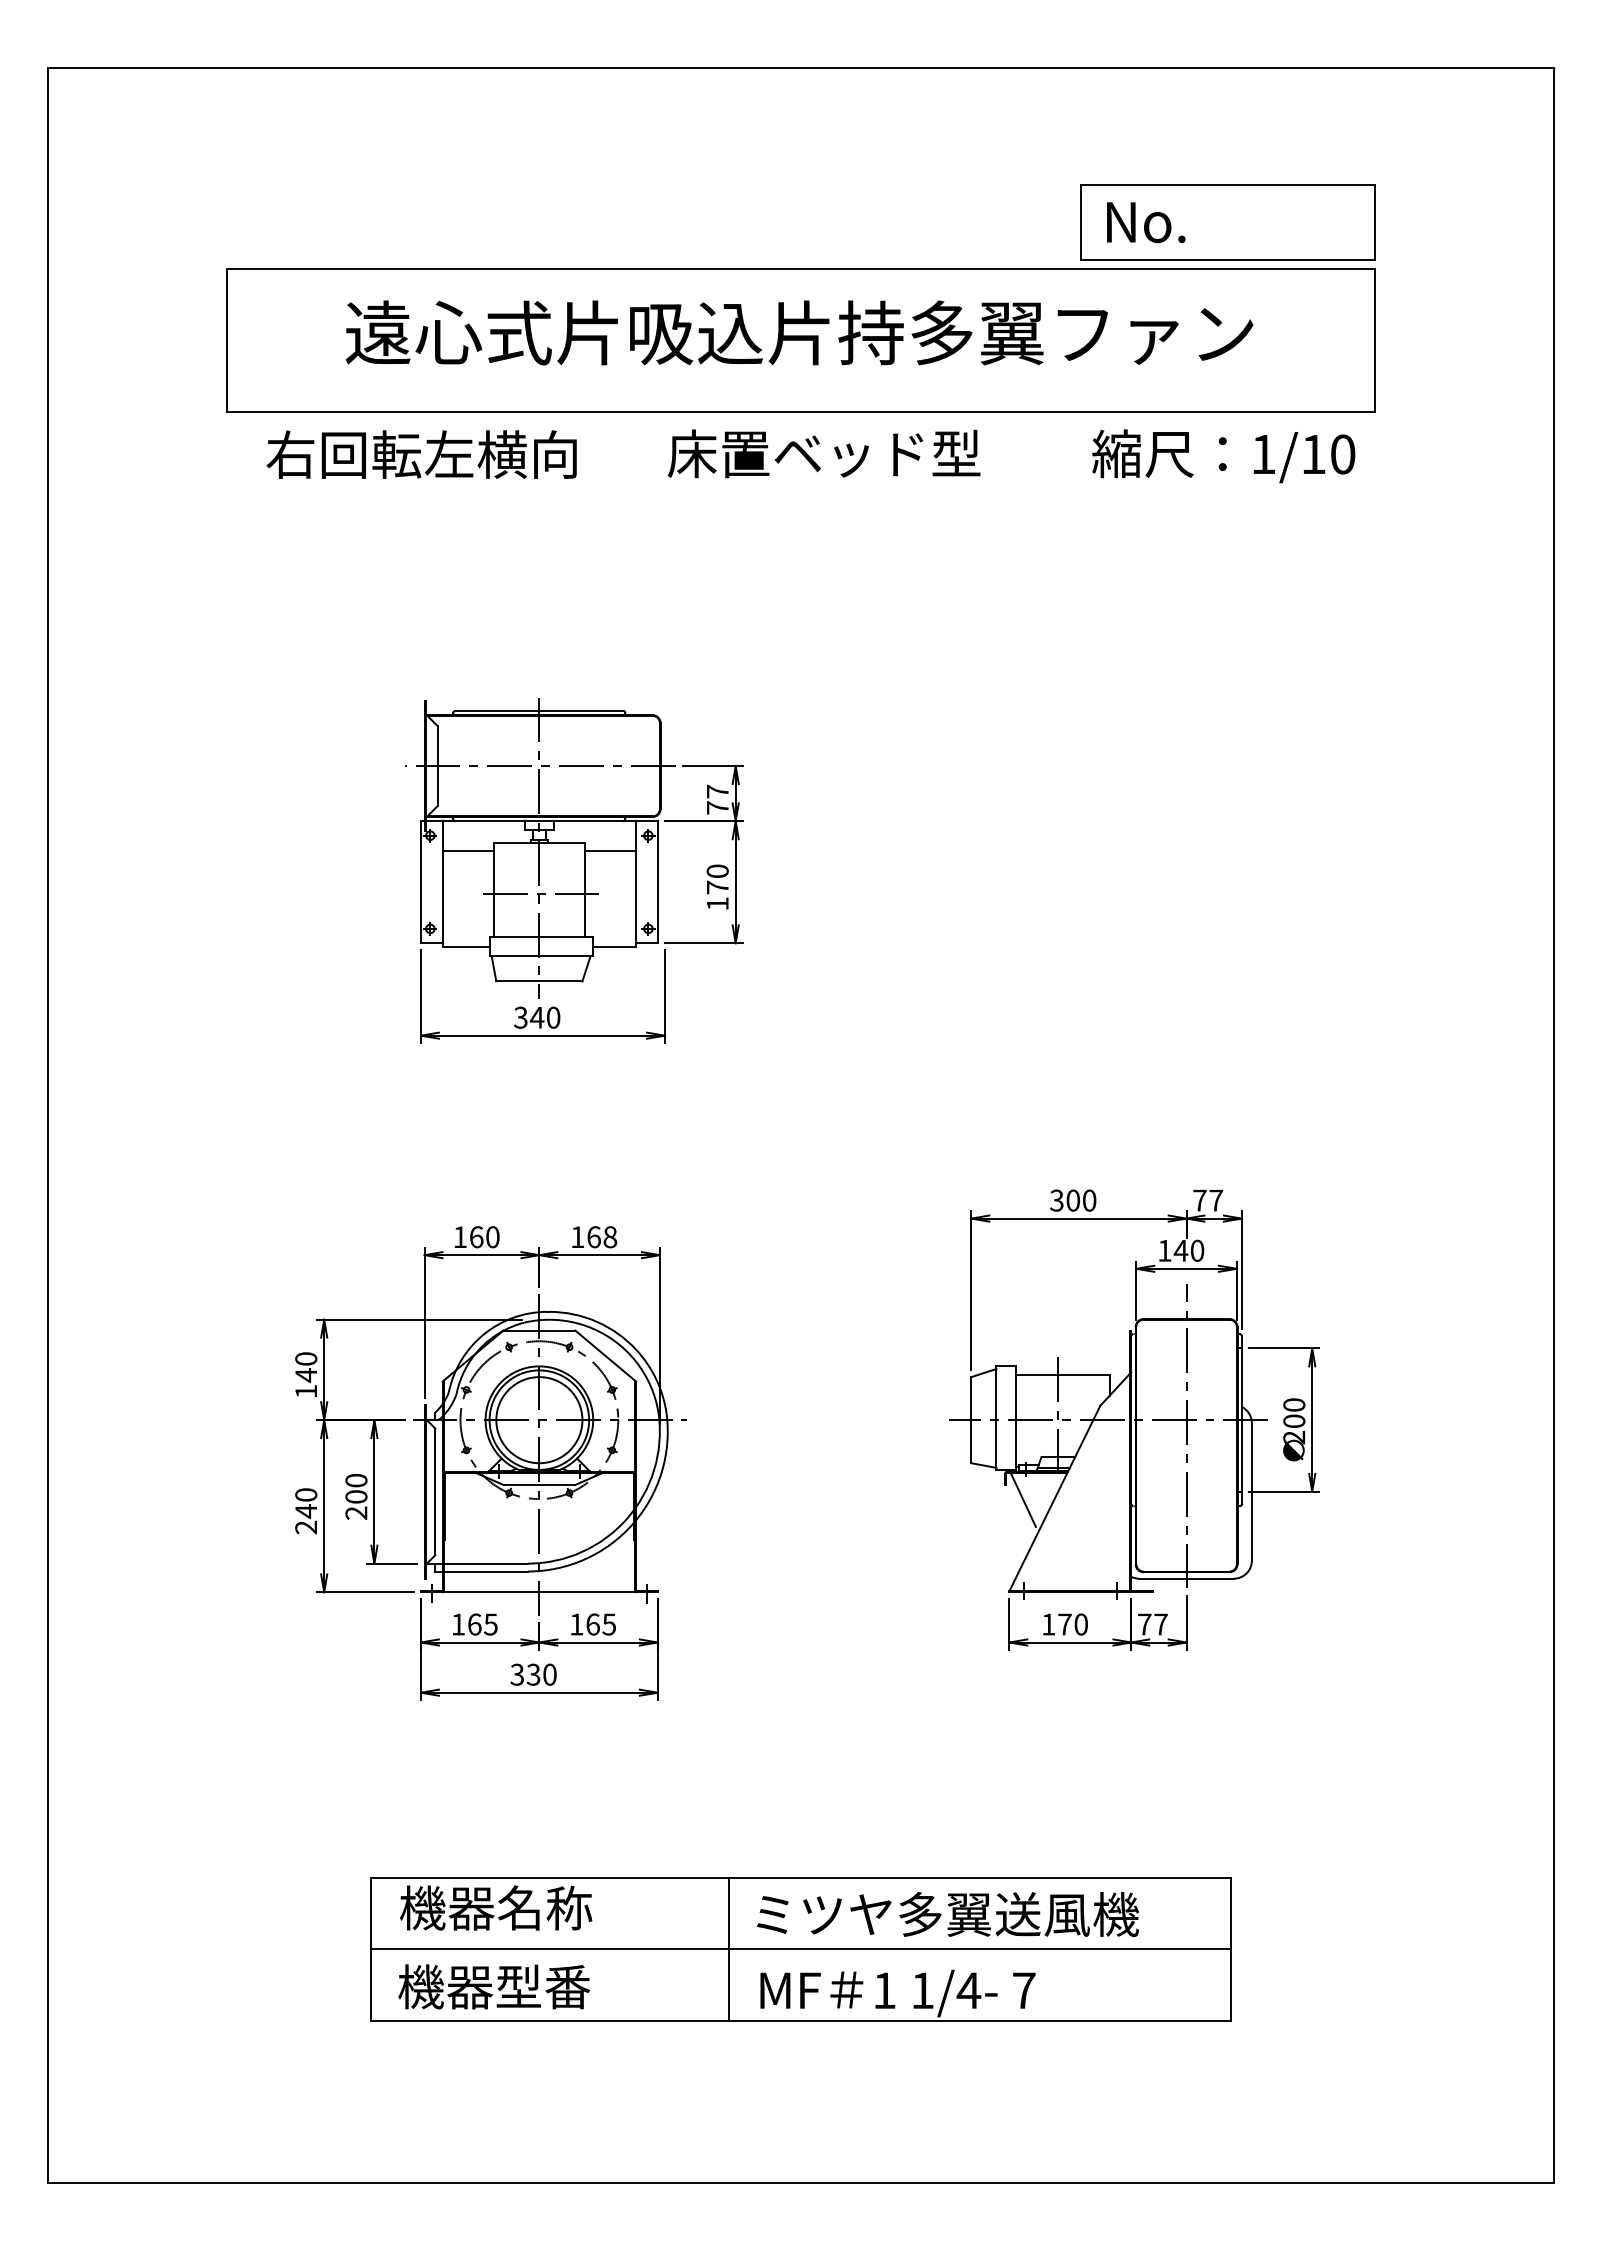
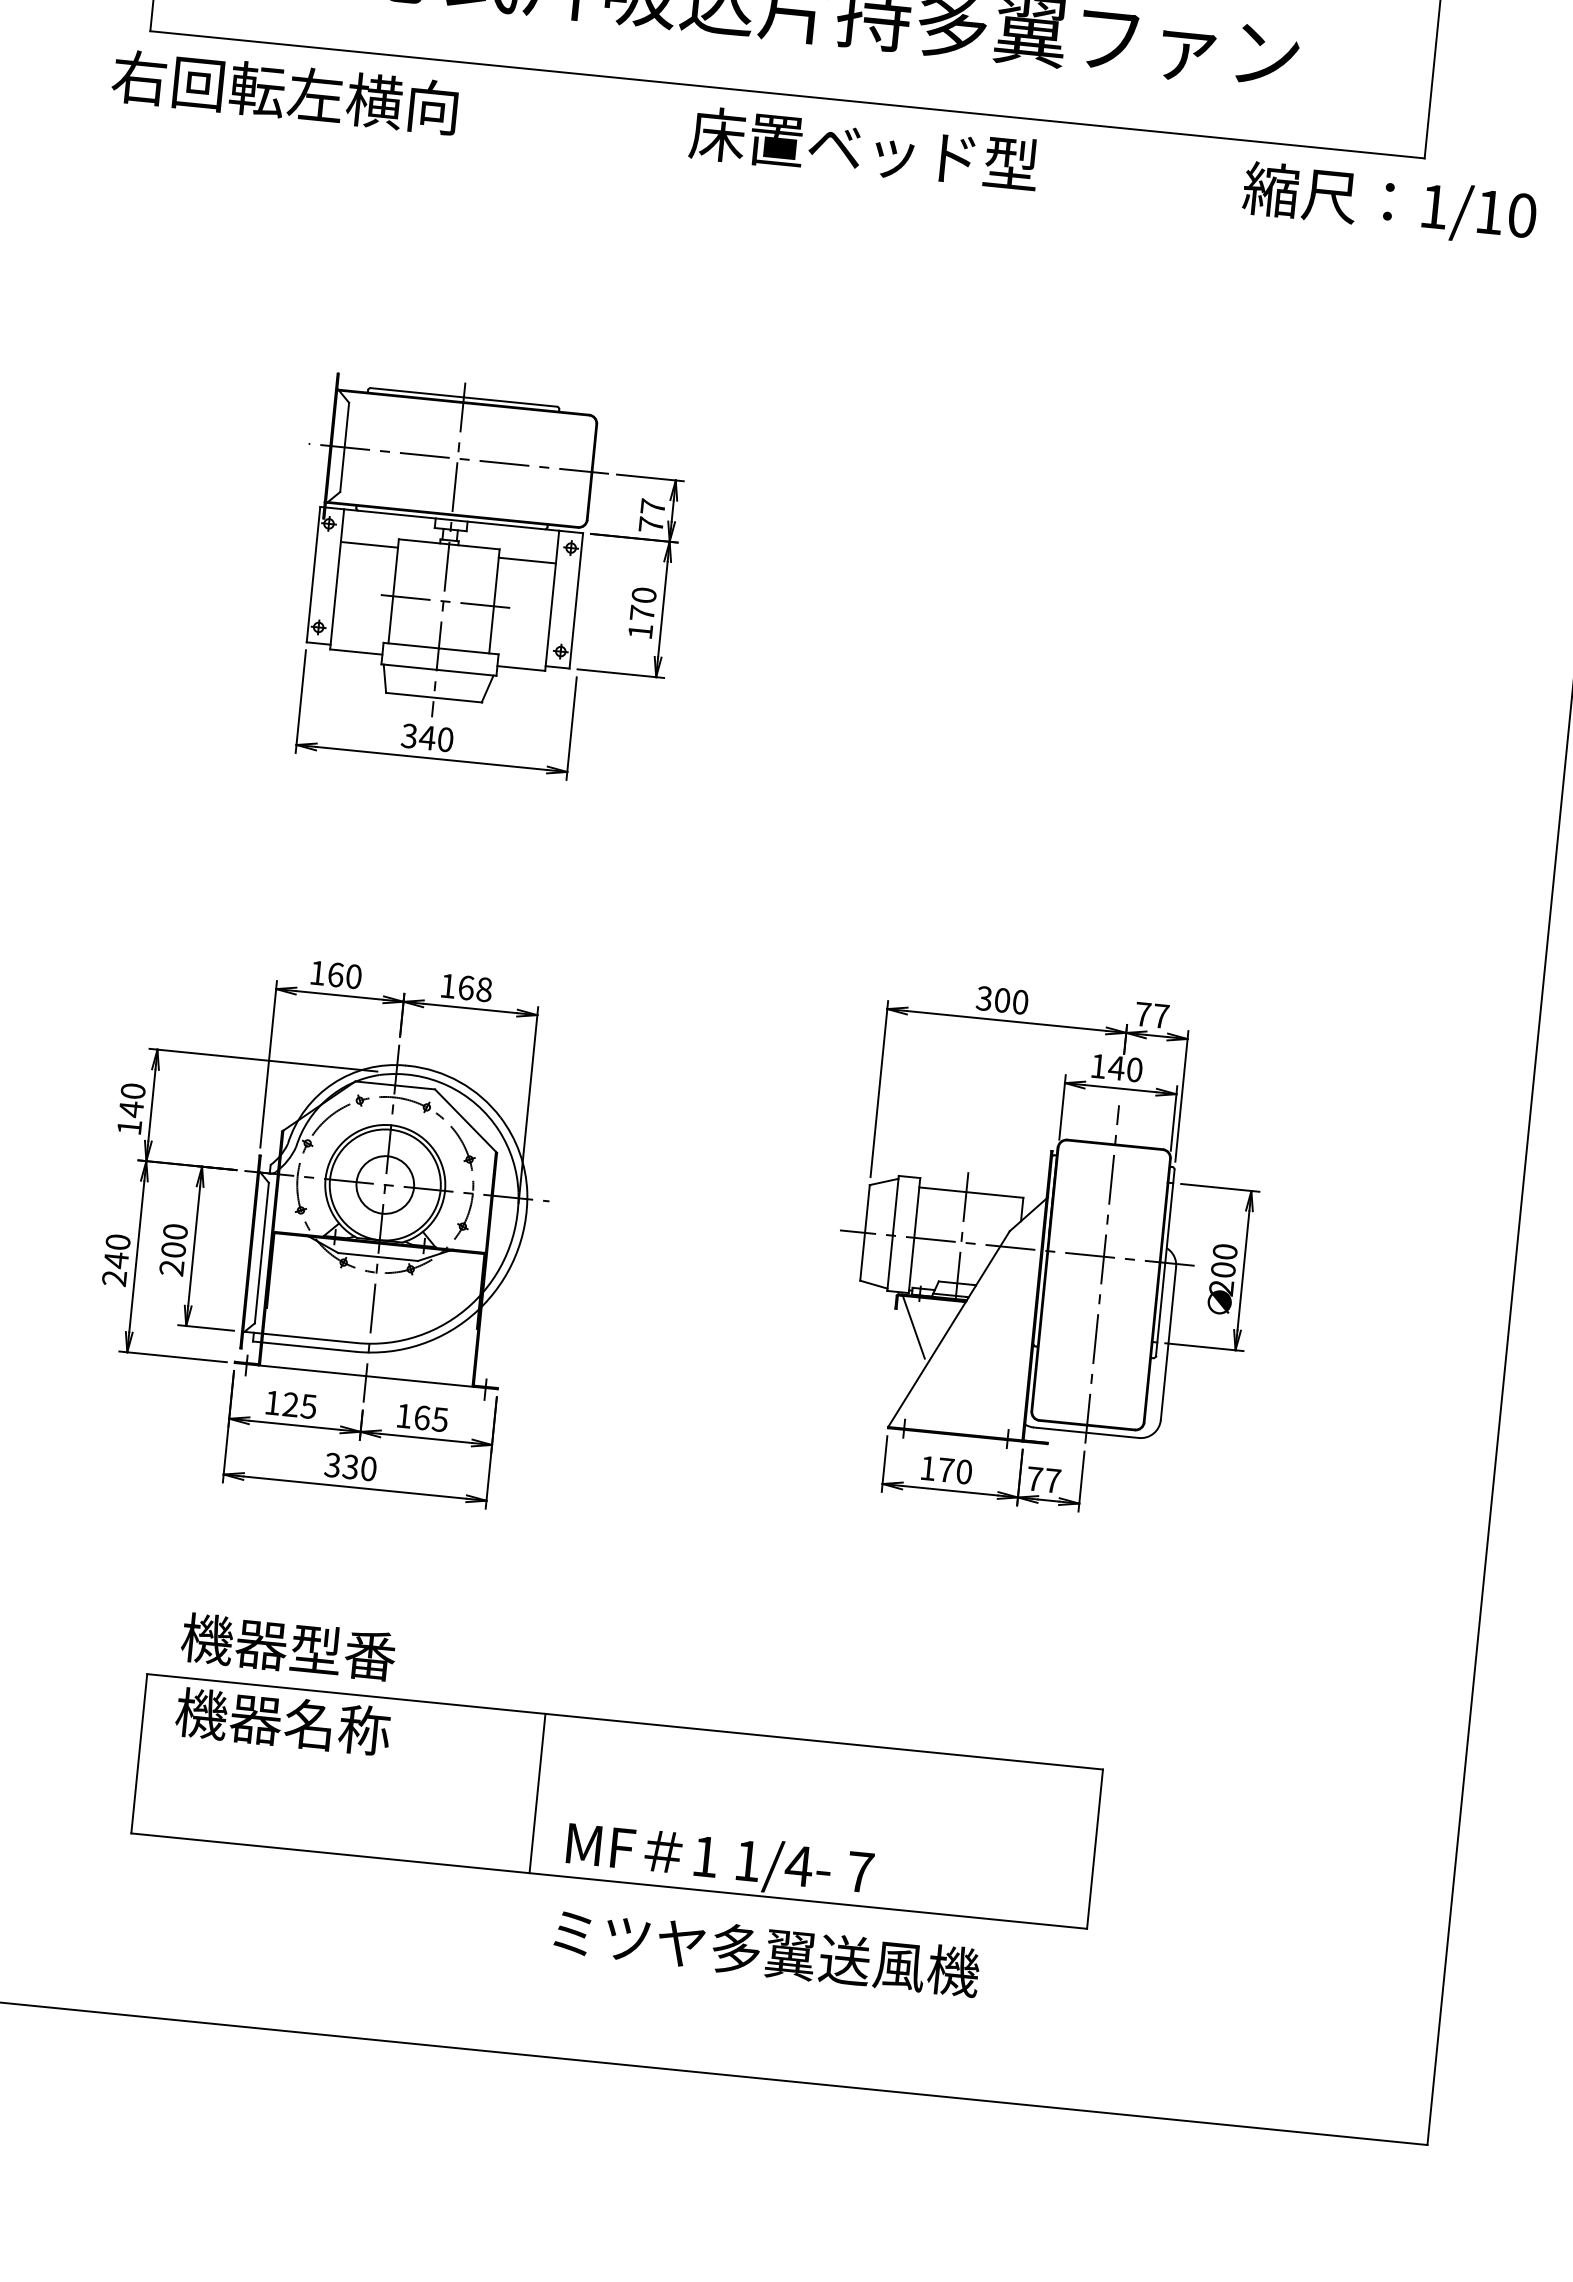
text: (823, 453) -> (863, 148), moved
text: (421, 454) -> (284, 92), moved
text: (1223, 456) -> (1389, 204), moved
circle: (539, 1420) -> (385, 1185), size x0.6
text: (474, 1624) -> (290, 1404), 165 -> 125
text: (947, 1914) -> (766, 1952), moved
line: (800, 1949) -> (616, 1801), removed
text: (494, 1986) -> (288, 1646), moved

